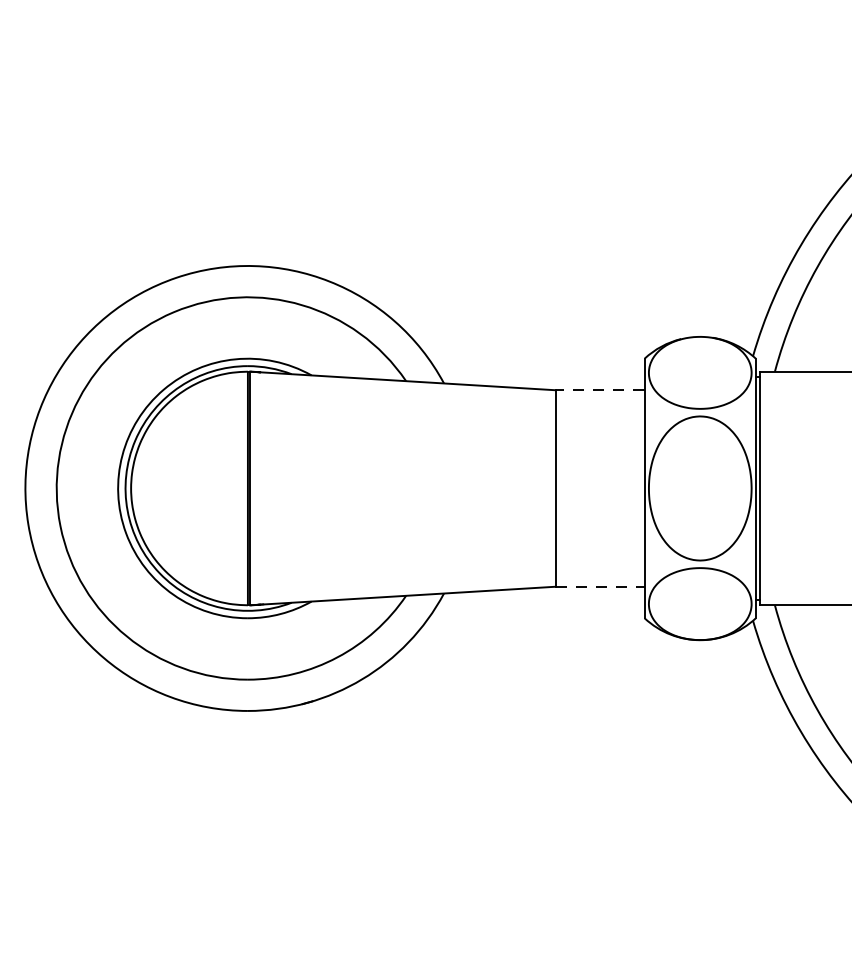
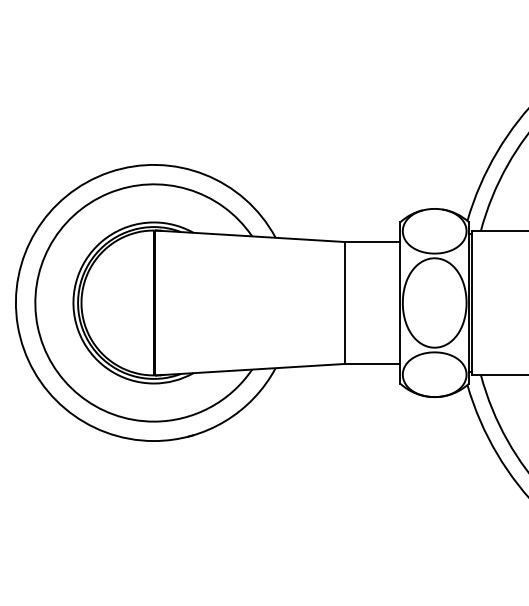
line: (600, 391) -> (372, 242), dashed -> solid
line: (600, 585) -> (372, 363), dashed -> solid

